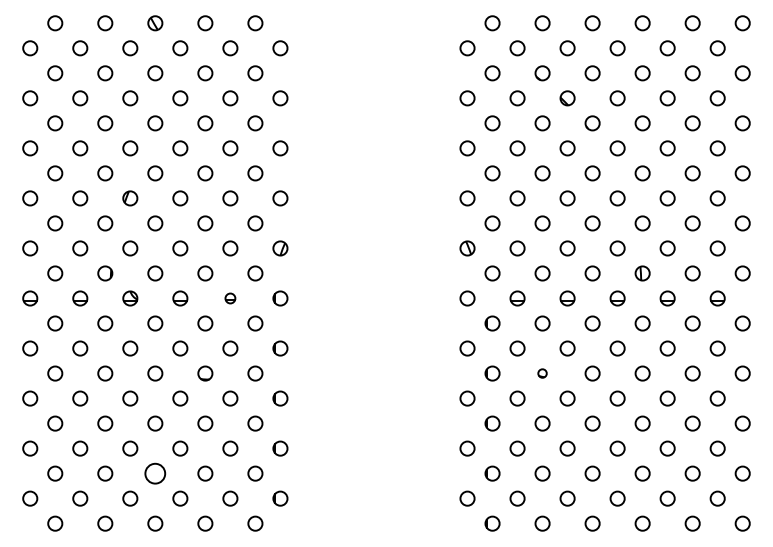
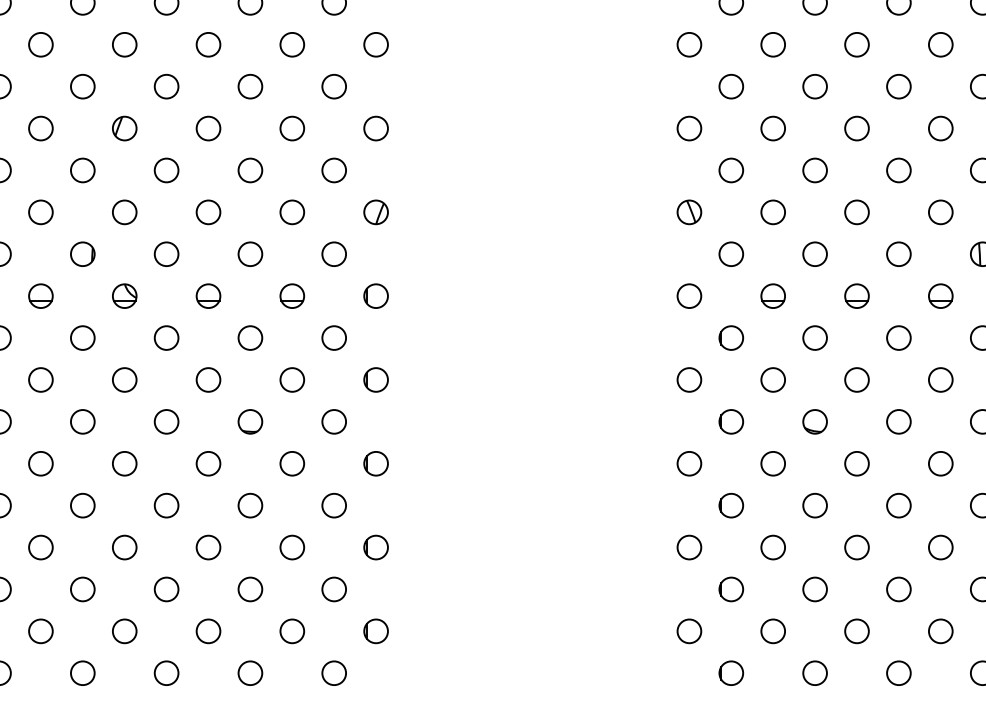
part: (230, 298) -> (292, 296), size x1.43
circle: (542, 373) -> (814, 421), size x1.67
circle: (155, 473) -> (166, 589), size x0.71

